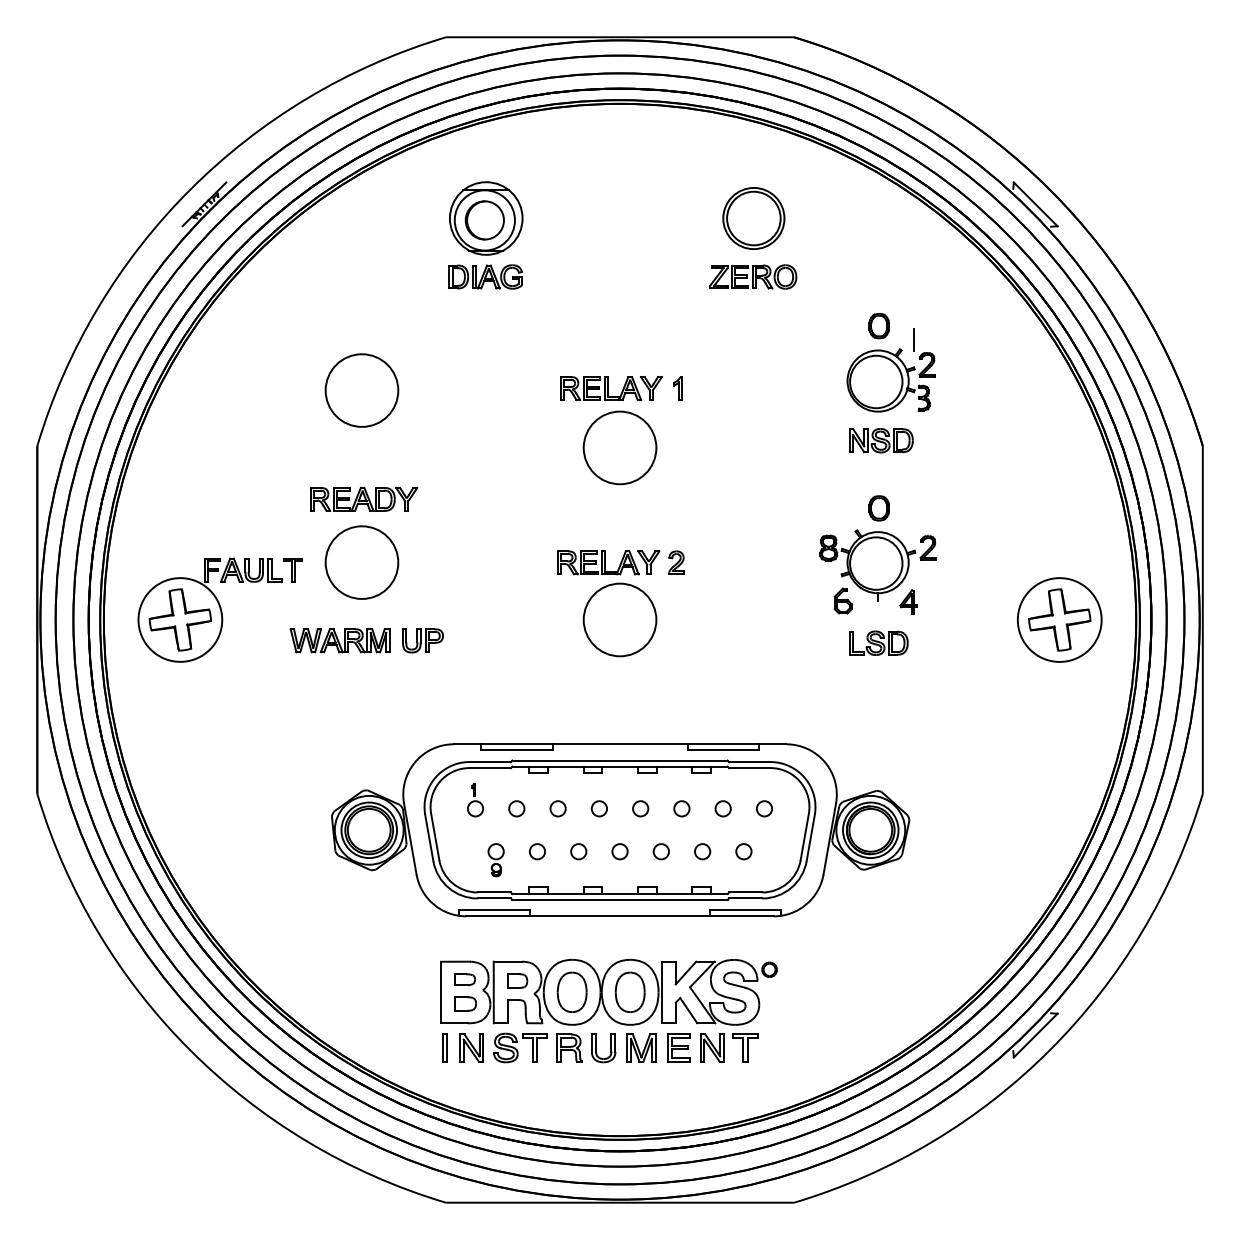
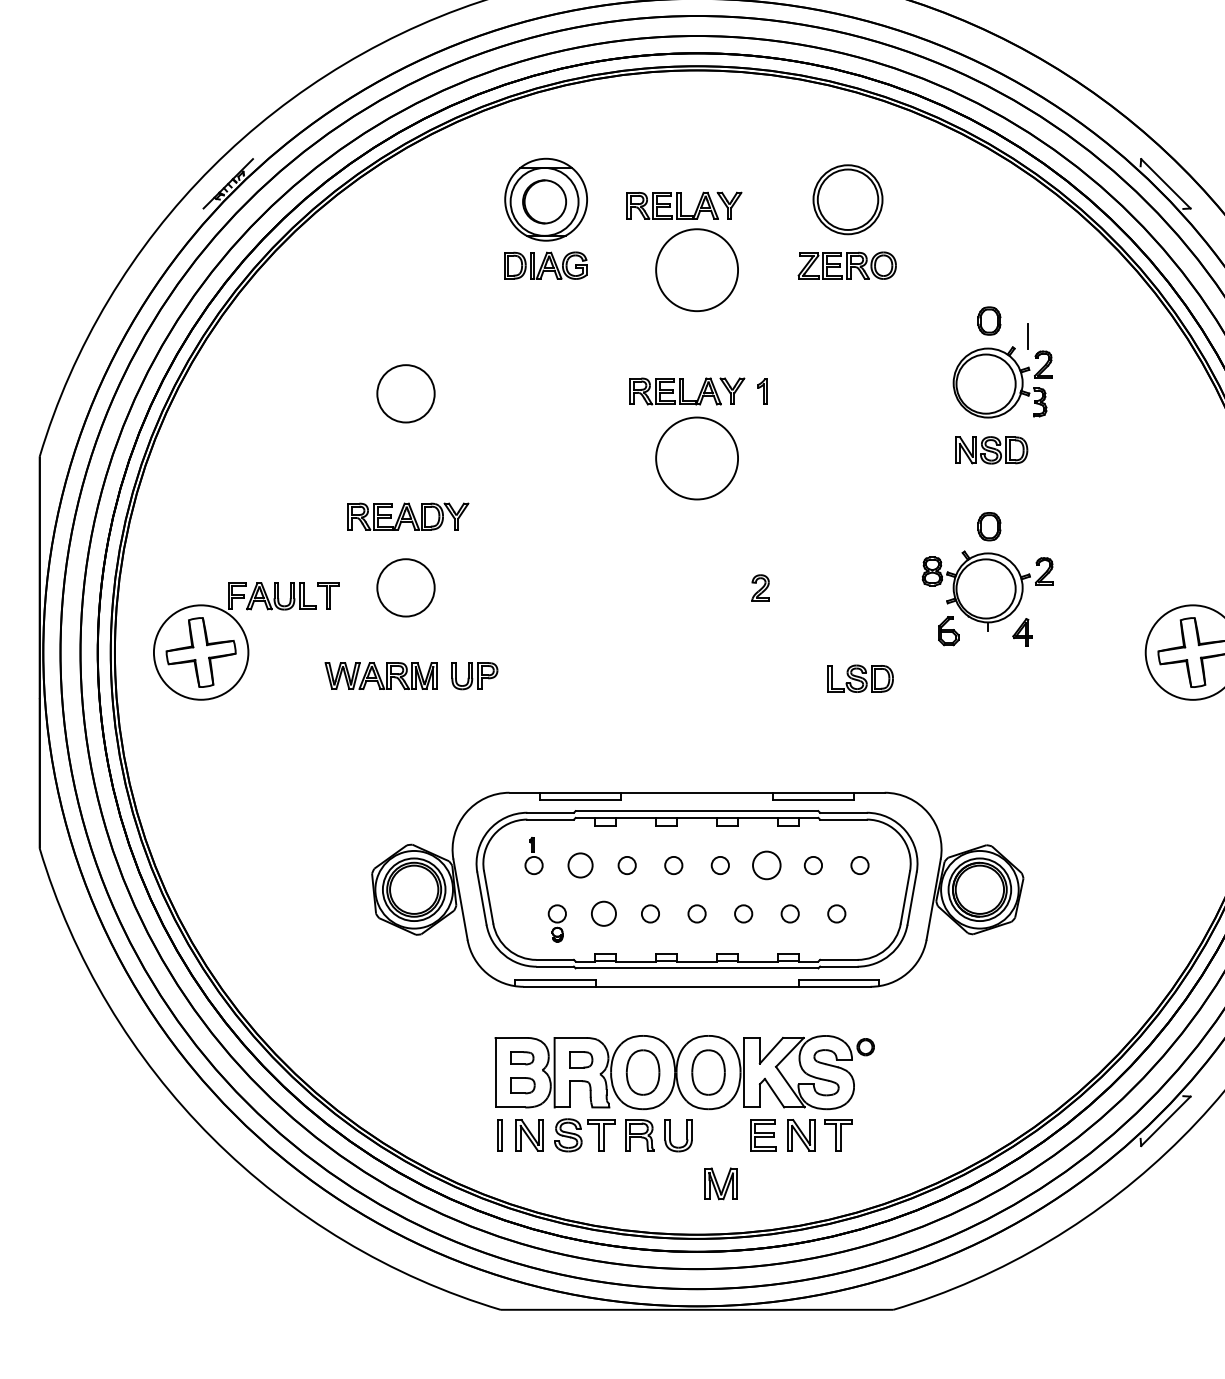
circle: (361, 390) -> (405, 393), size x0.7
circle: (361, 562) -> (405, 587), size x0.7
part: (608, 603) -> (684, 251), moved
part: (878, 642) -> (860, 677), moved
circle: (516, 808) -> (580, 865), size x1.4
circle: (681, 808) -> (766, 865), size x1.6
circle: (537, 851) -> (603, 913), size x1.4
part: (641, 1047) -> (721, 1183), moved

